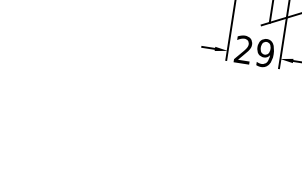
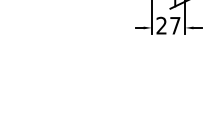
text: (265, 52) -> (175, 25), 29 -> 27

